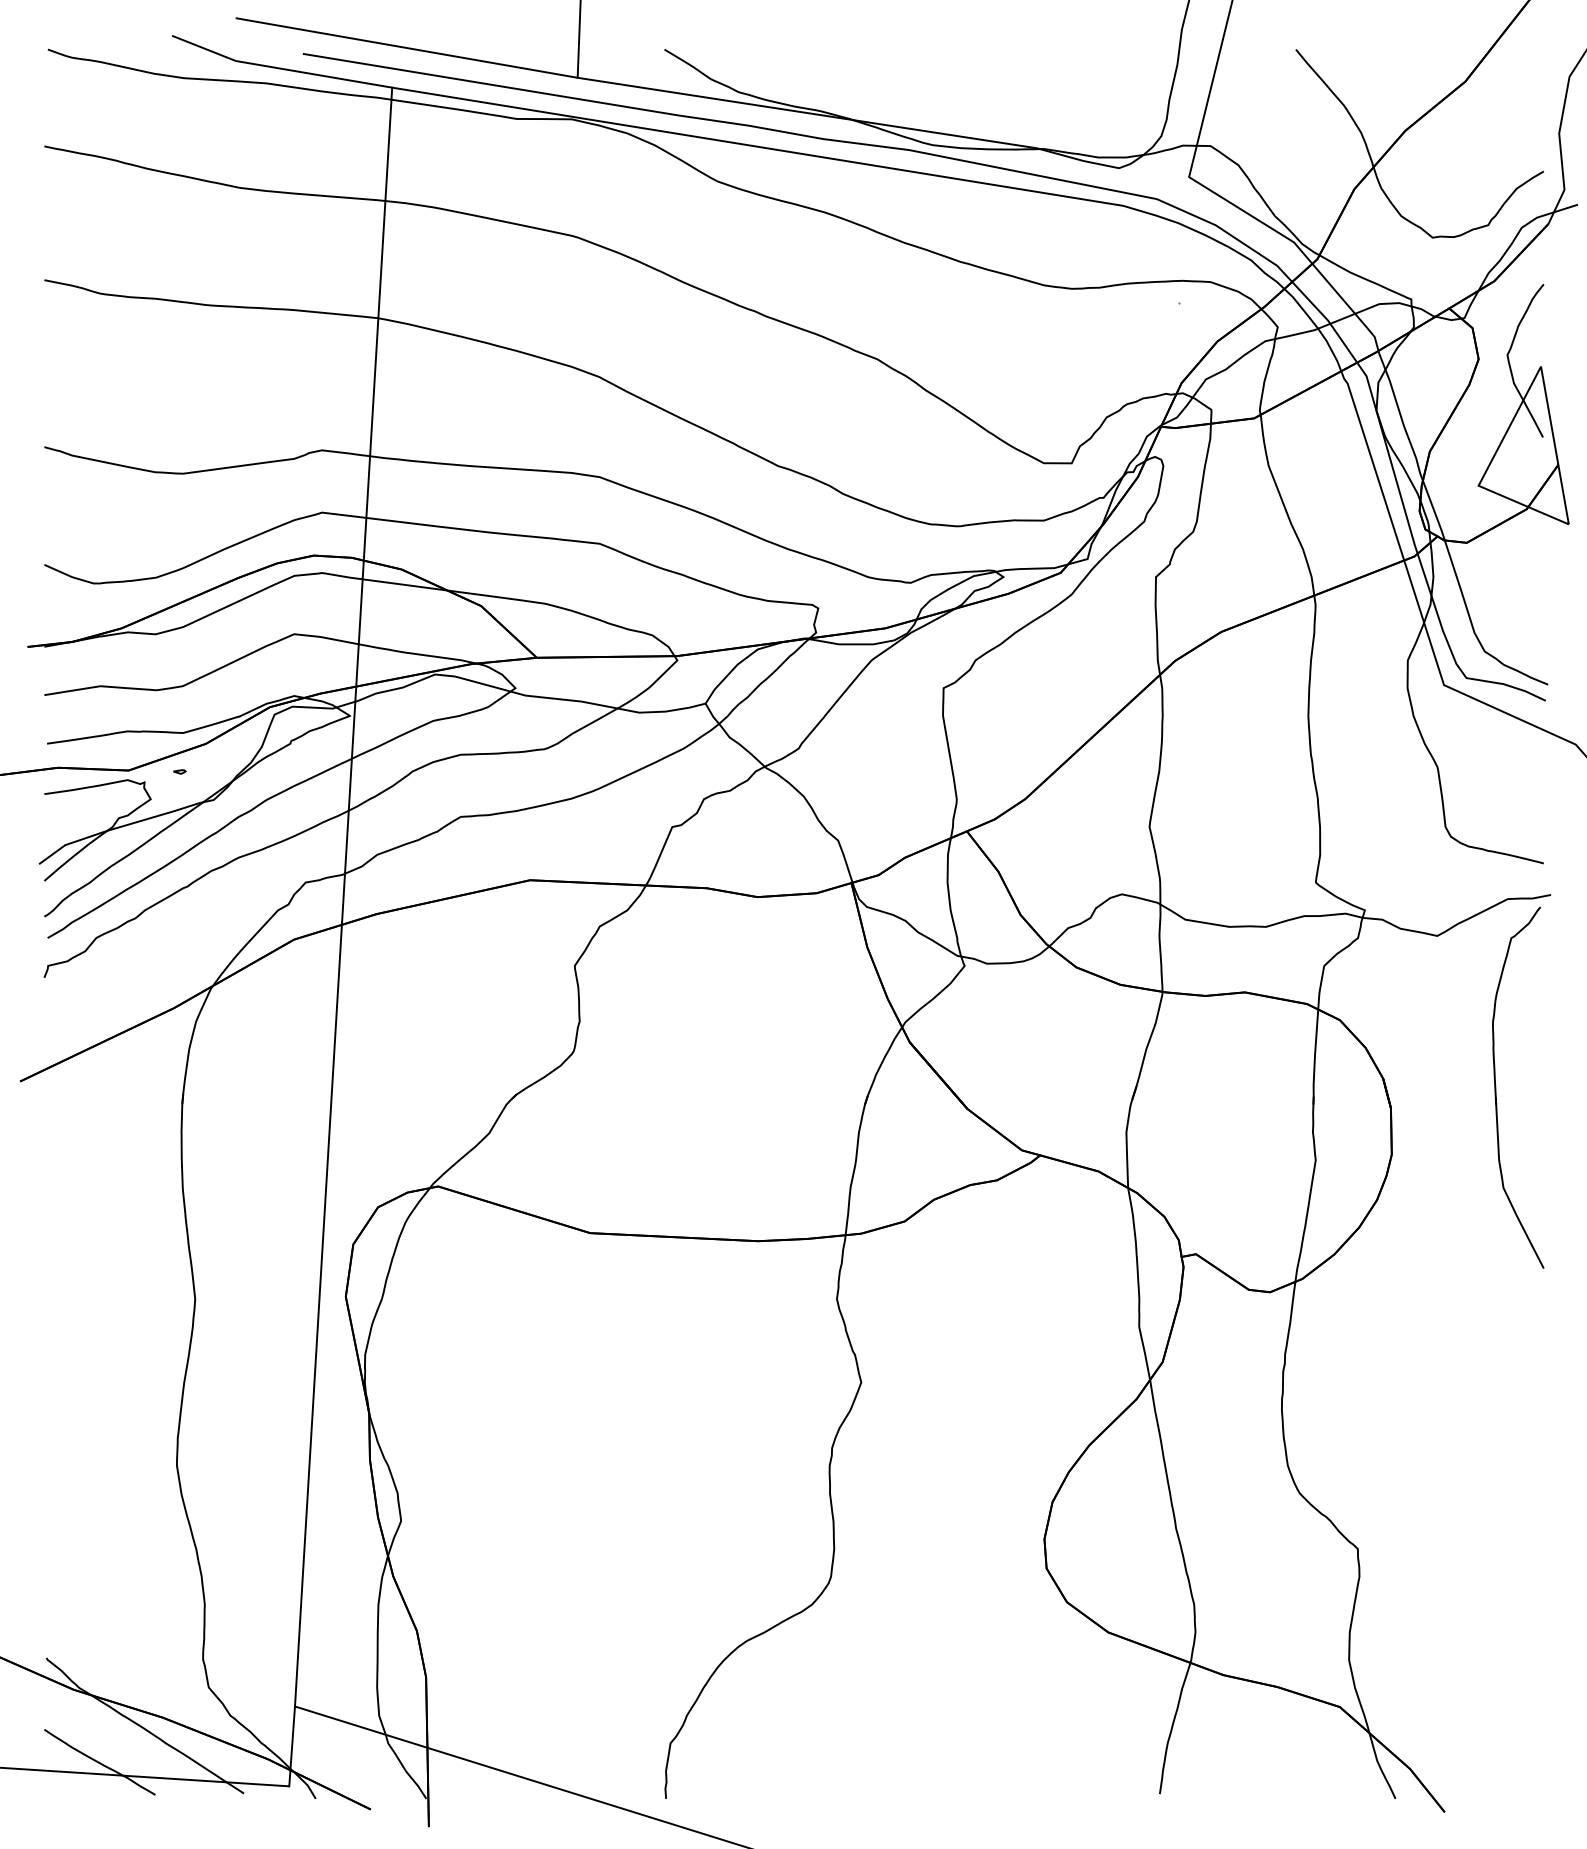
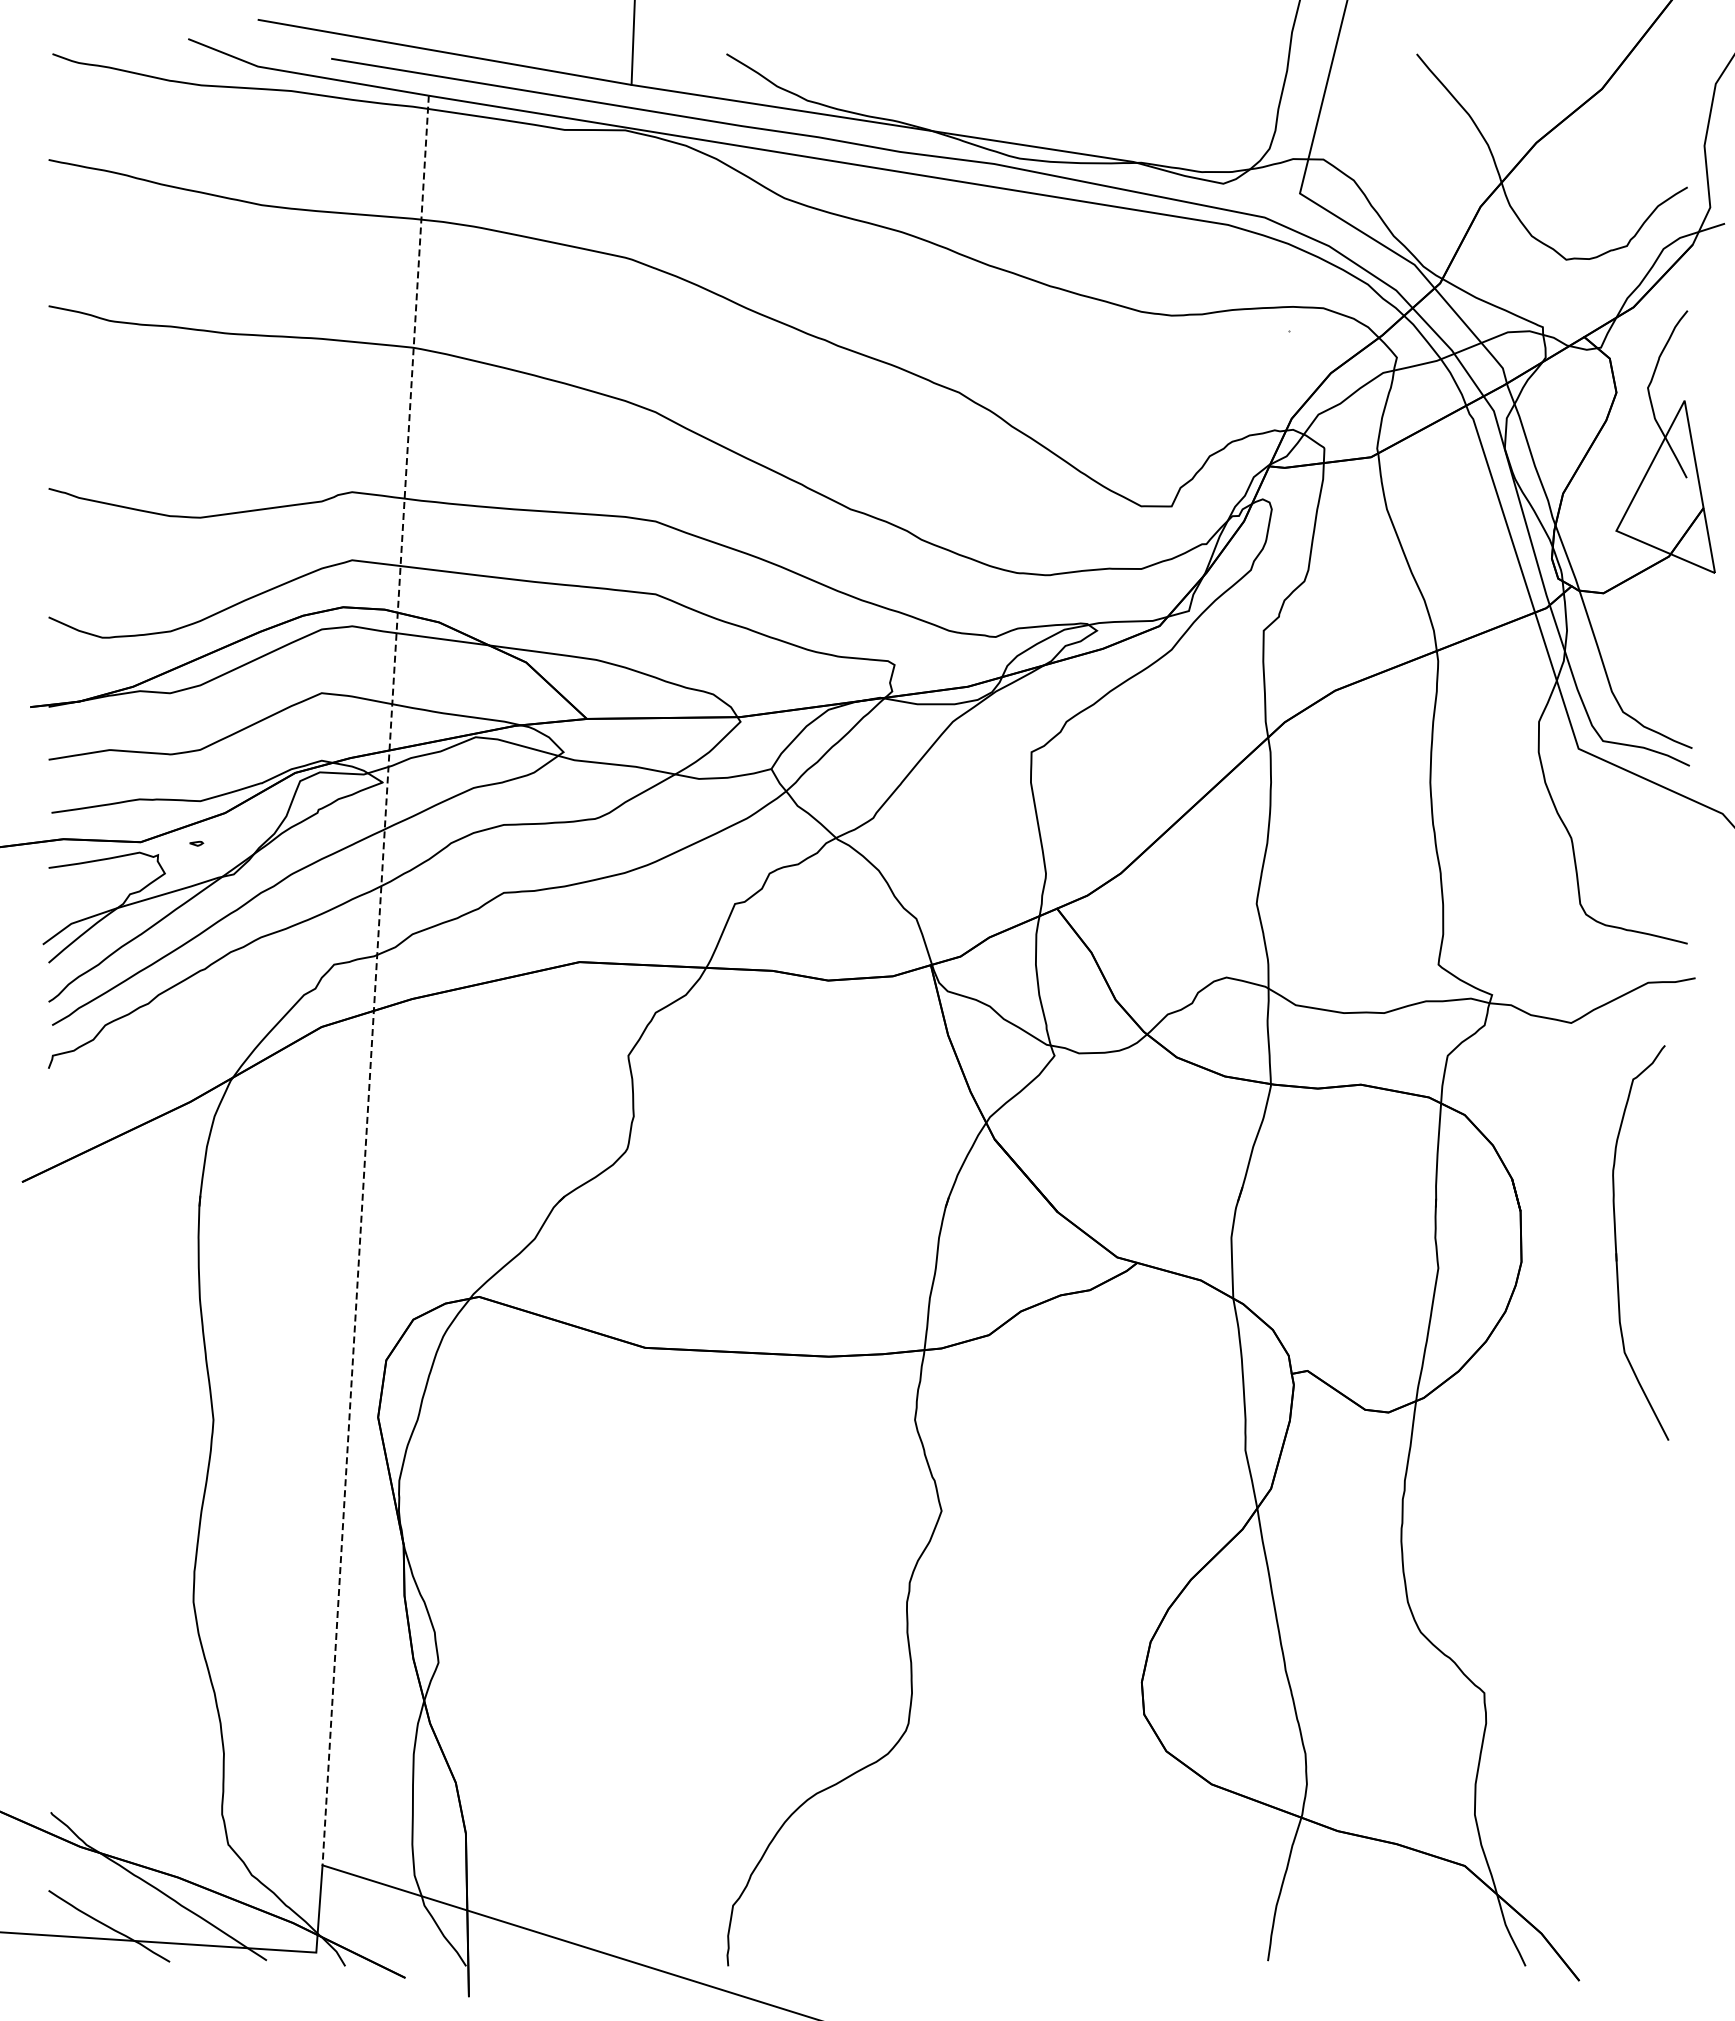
line: (343, 897) -> (375, 981), solid -> dashed
part: (1496, 1087) -> (1616, 1242), moved

